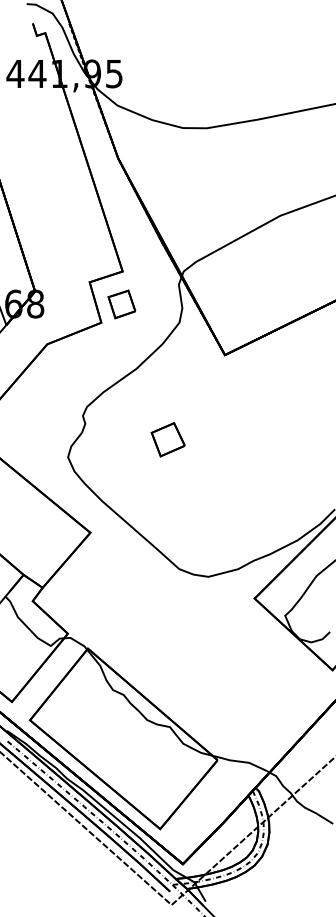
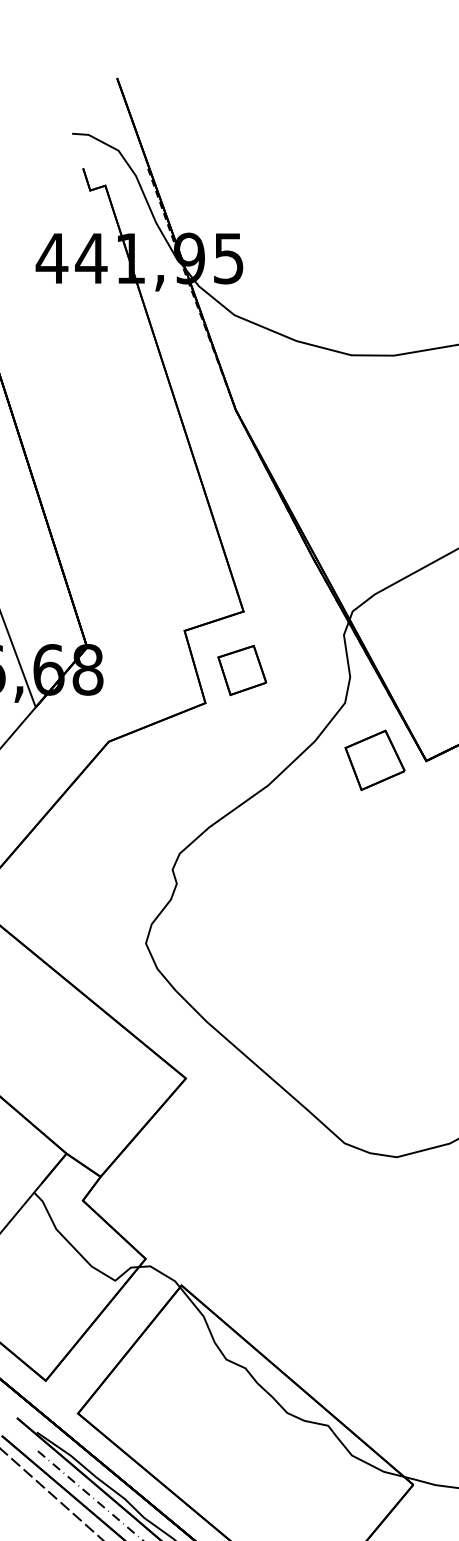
part: (167, 439) -> (373, 759), moved

